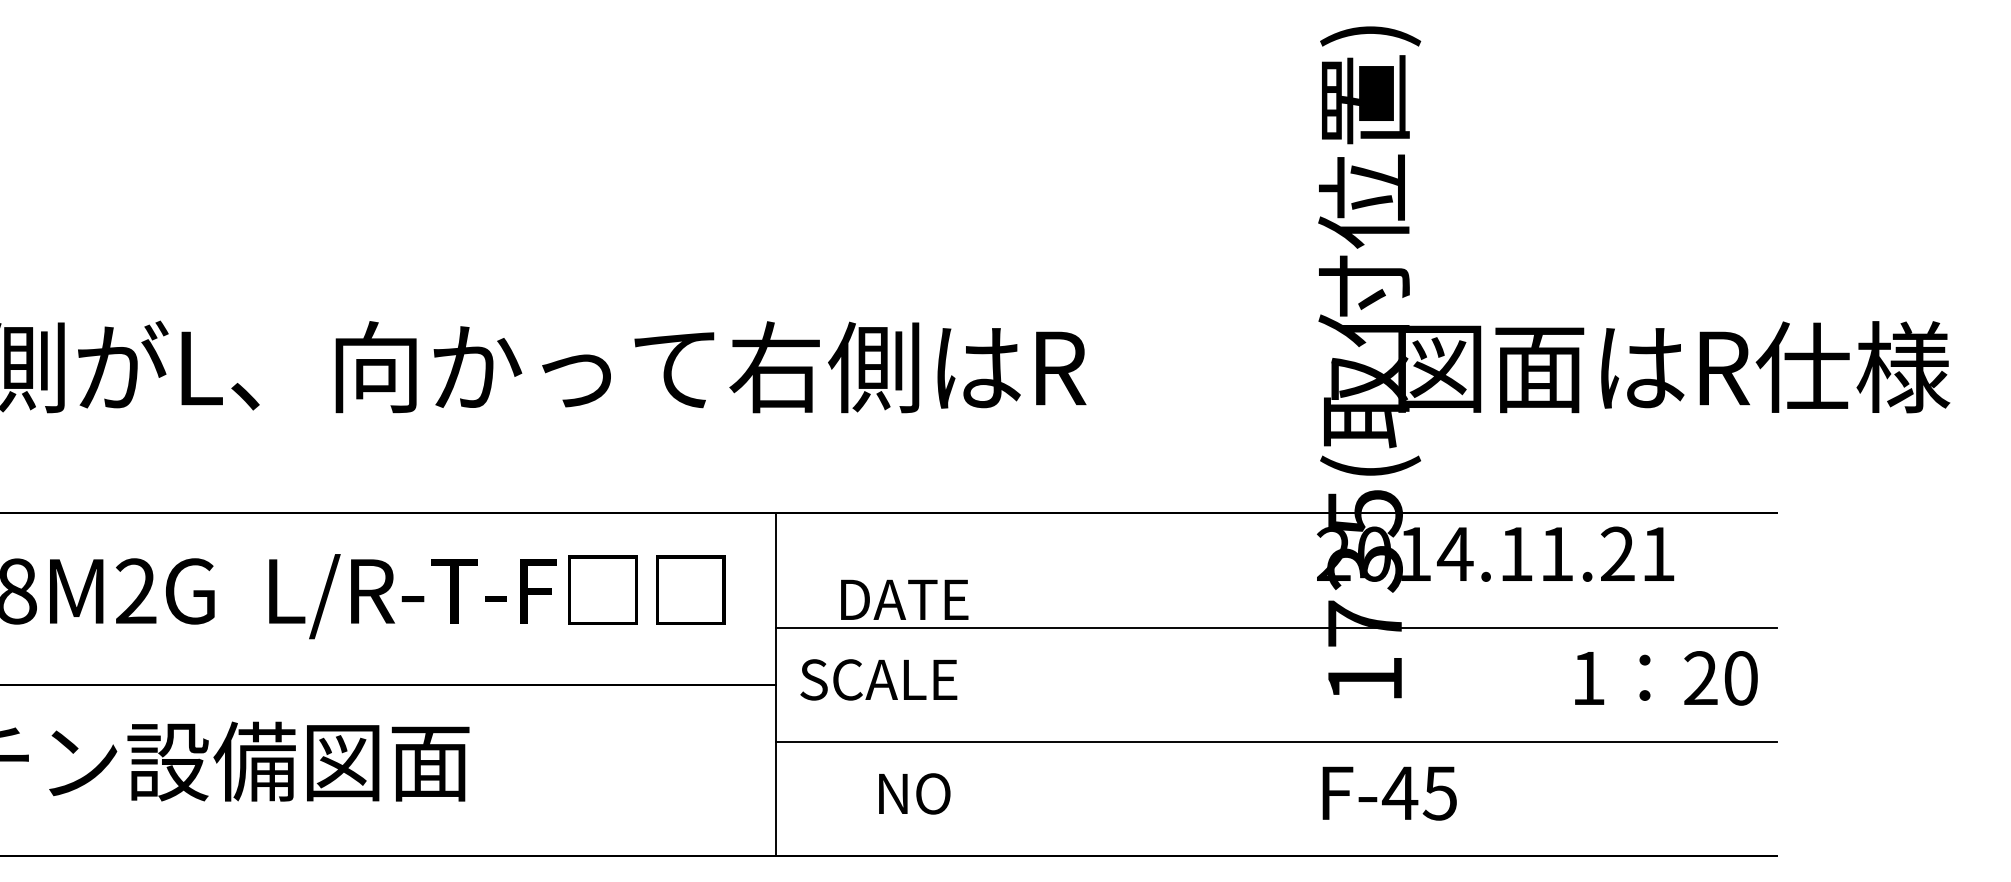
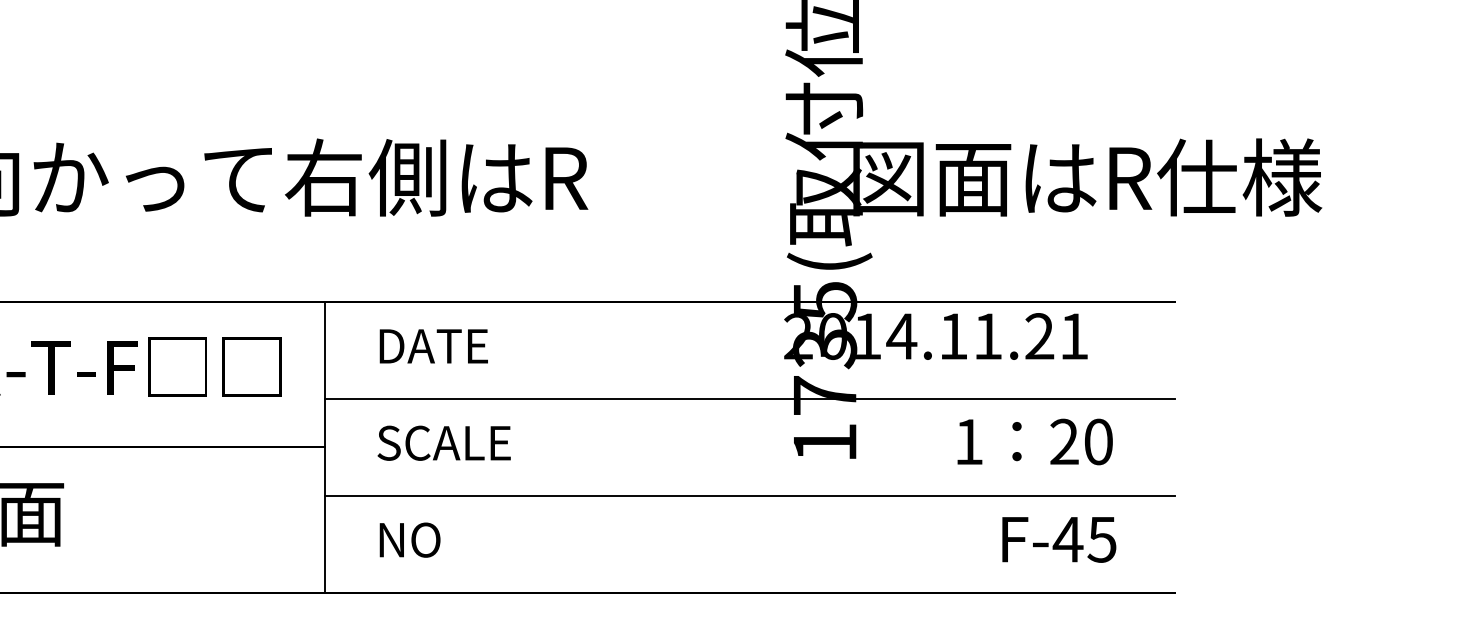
text: (904, 599) -> (433, 346), moved
text: (1666, 678) -> (1035, 442), moved
text: (878, 679) -> (443, 442), moved
text: (914, 793) -> (409, 539), moved
text: (1389, 793) -> (1059, 539), moved

